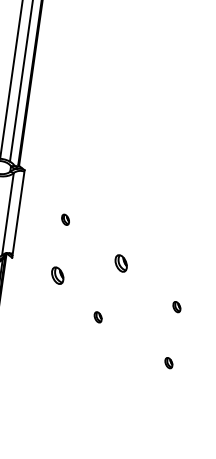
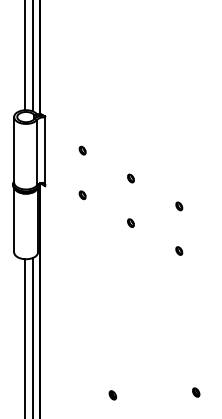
part: (120, 263) -> (130, 178), size x0.62
part: (57, 276) -> (82, 195), size x0.62
part: (97, 316) -> (130, 222), moved

